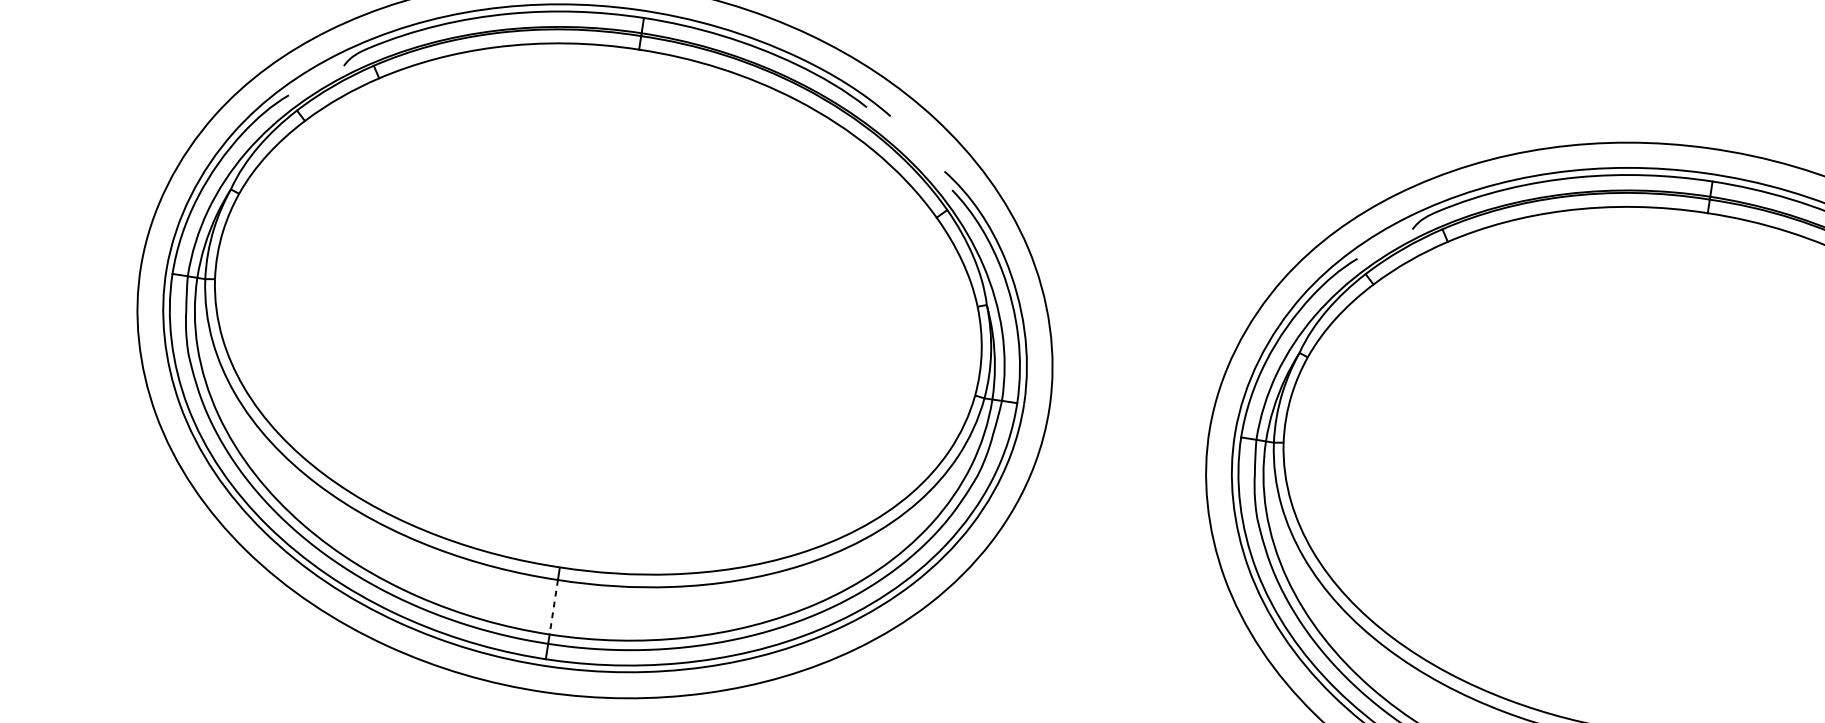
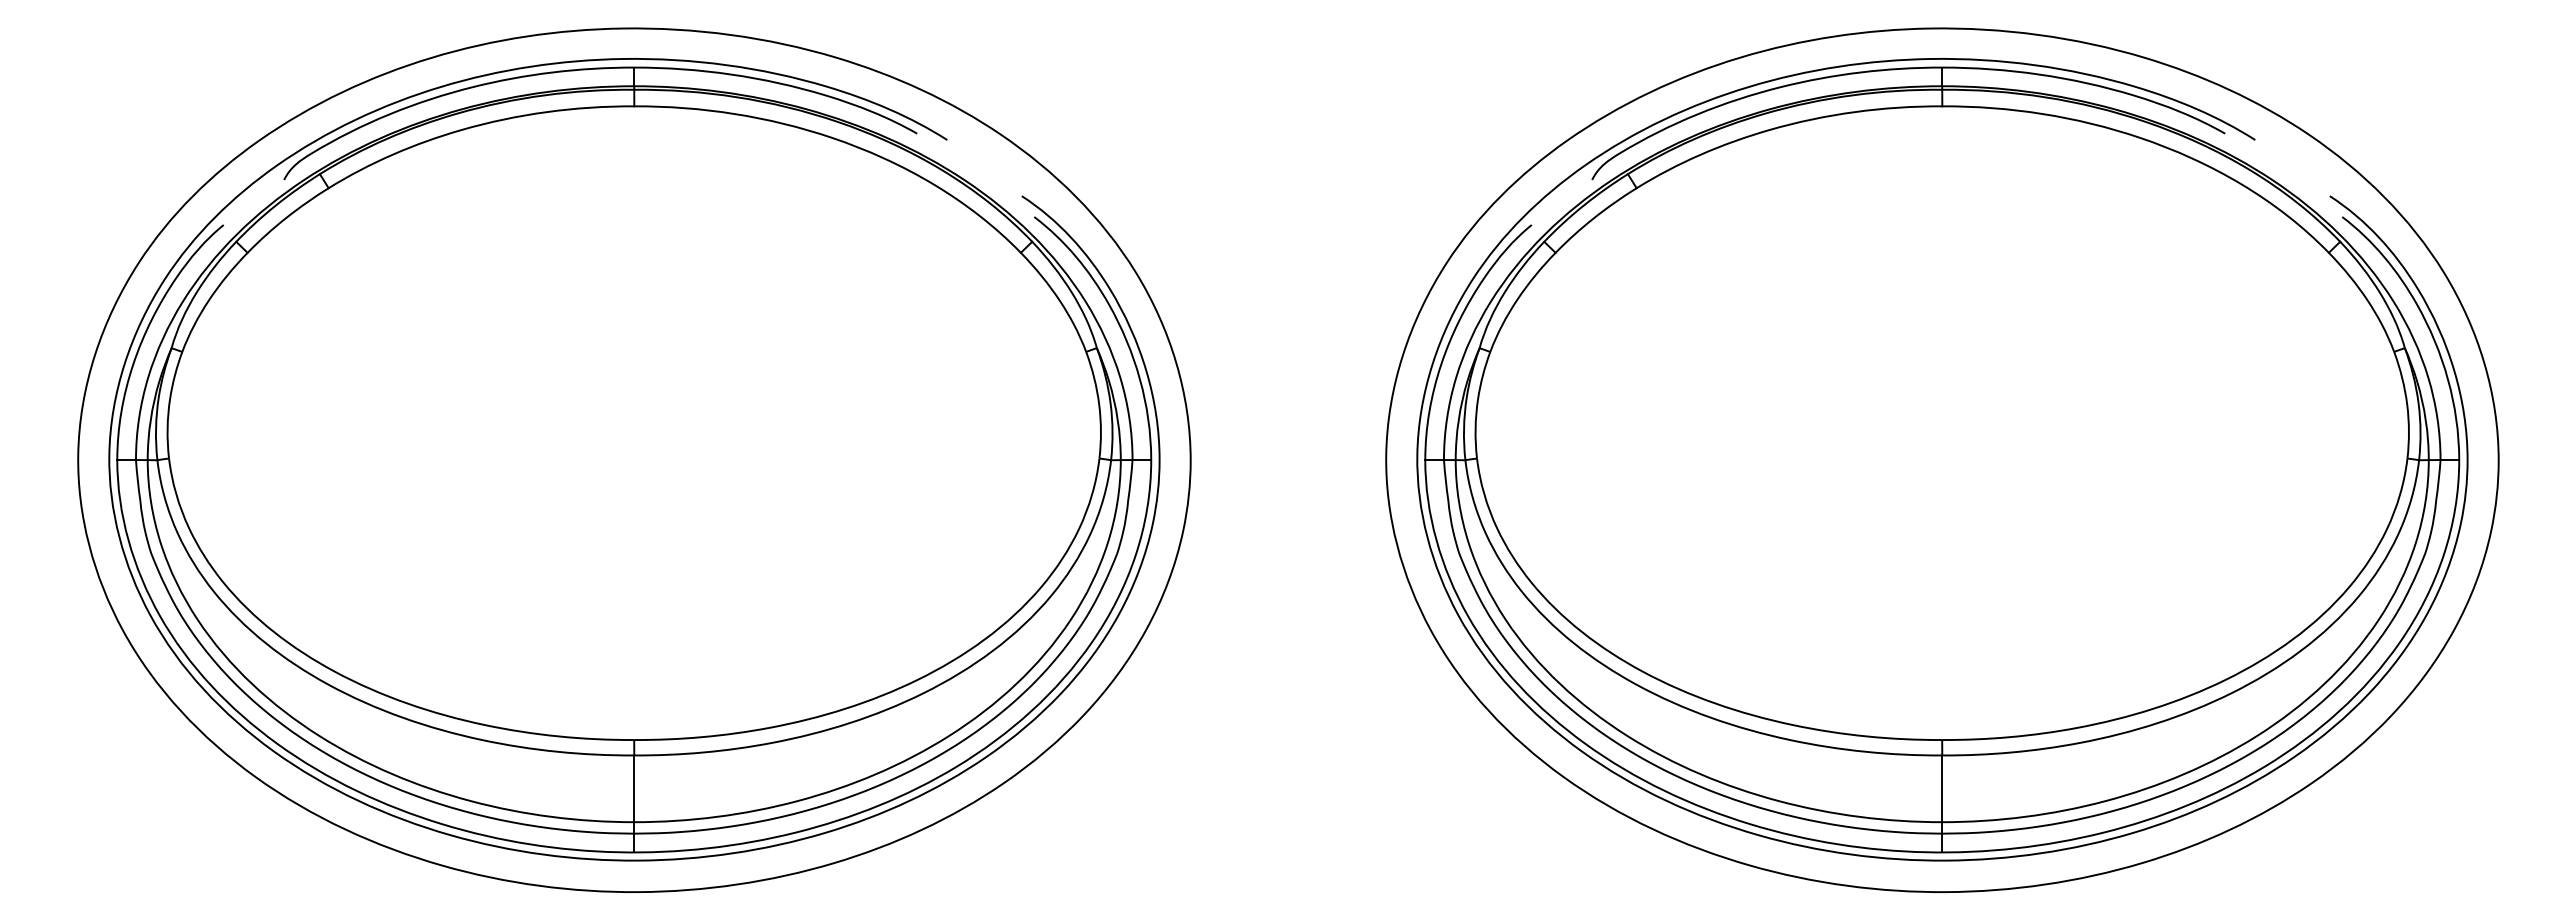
line: (553, 607) -> (634, 789), dashed -> solid

